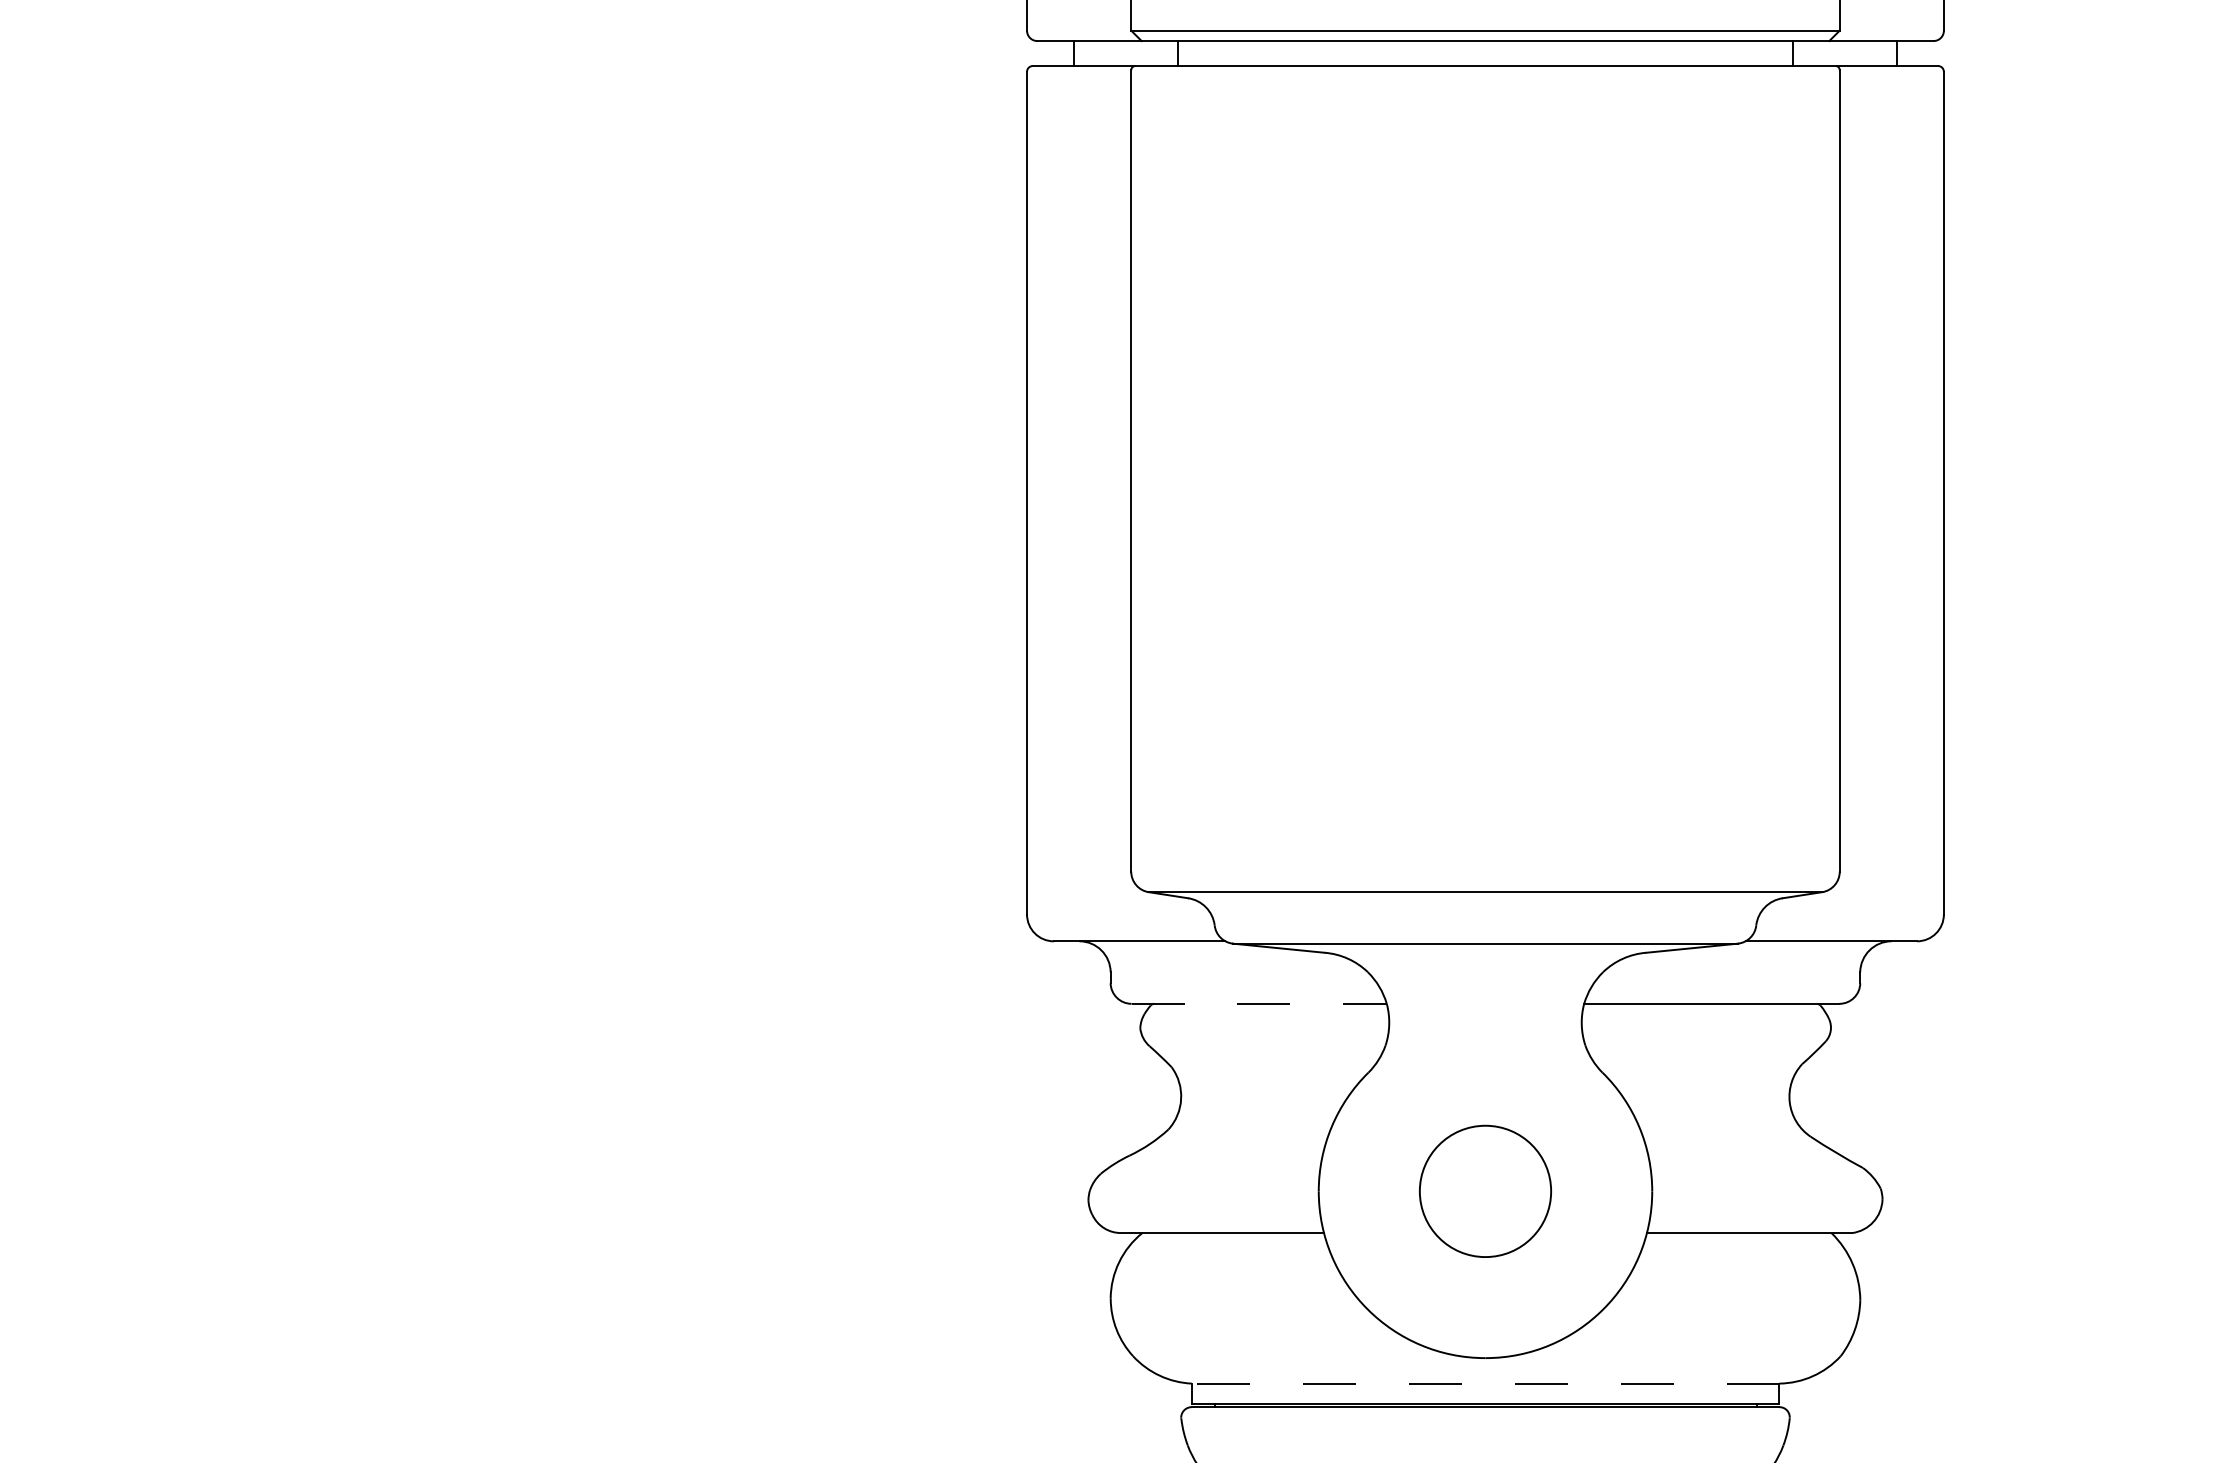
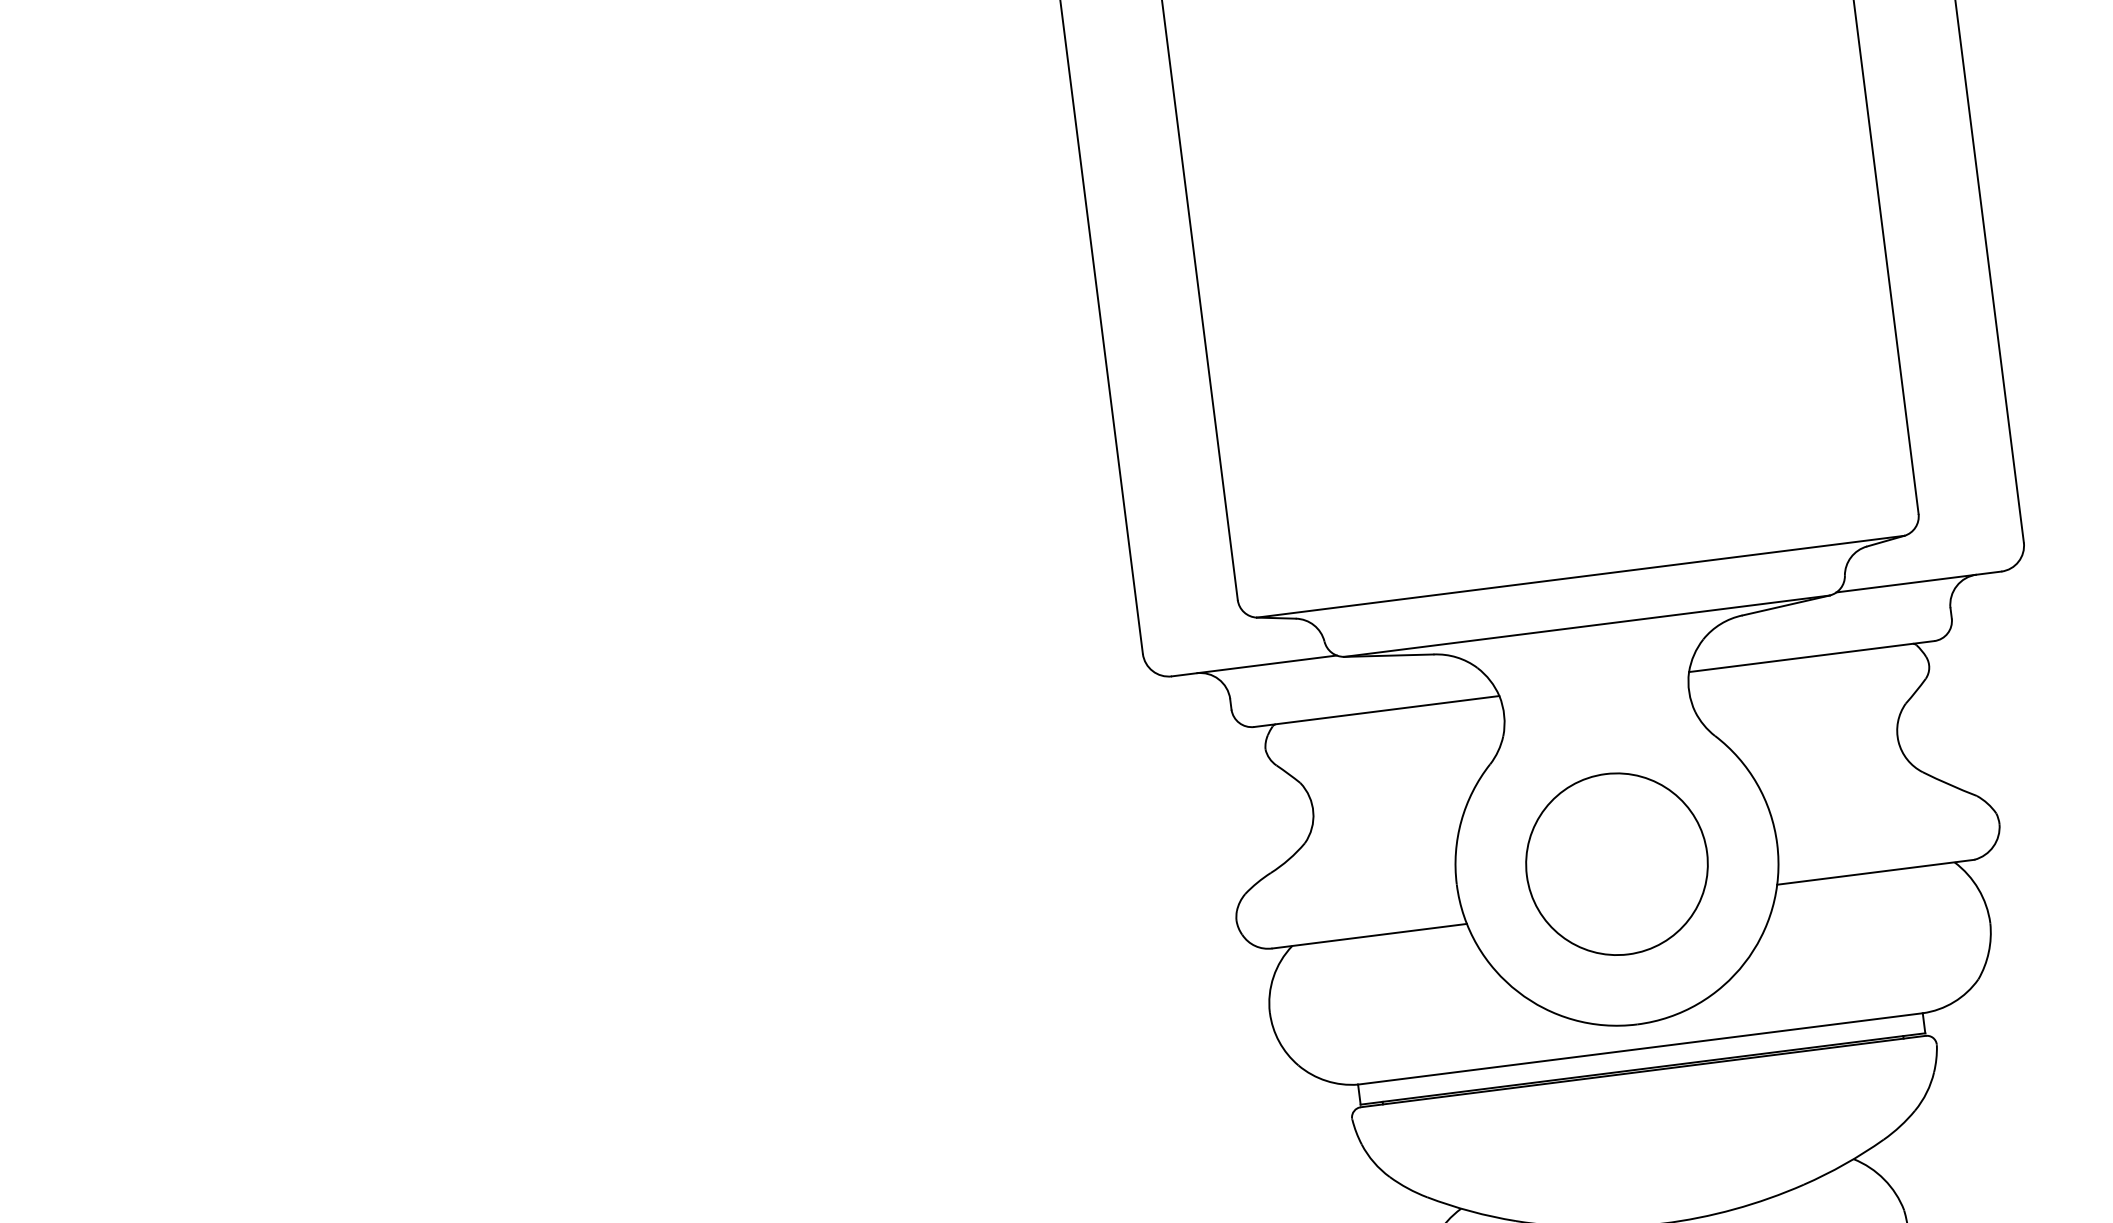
line: (1259, 1003) -> (1377, 711), dashed -> solid
circle: (1485, 1191) -> (1617, 864), size x1.43
line: (1485, 1383) -> (1640, 1048), dashed -> solid

